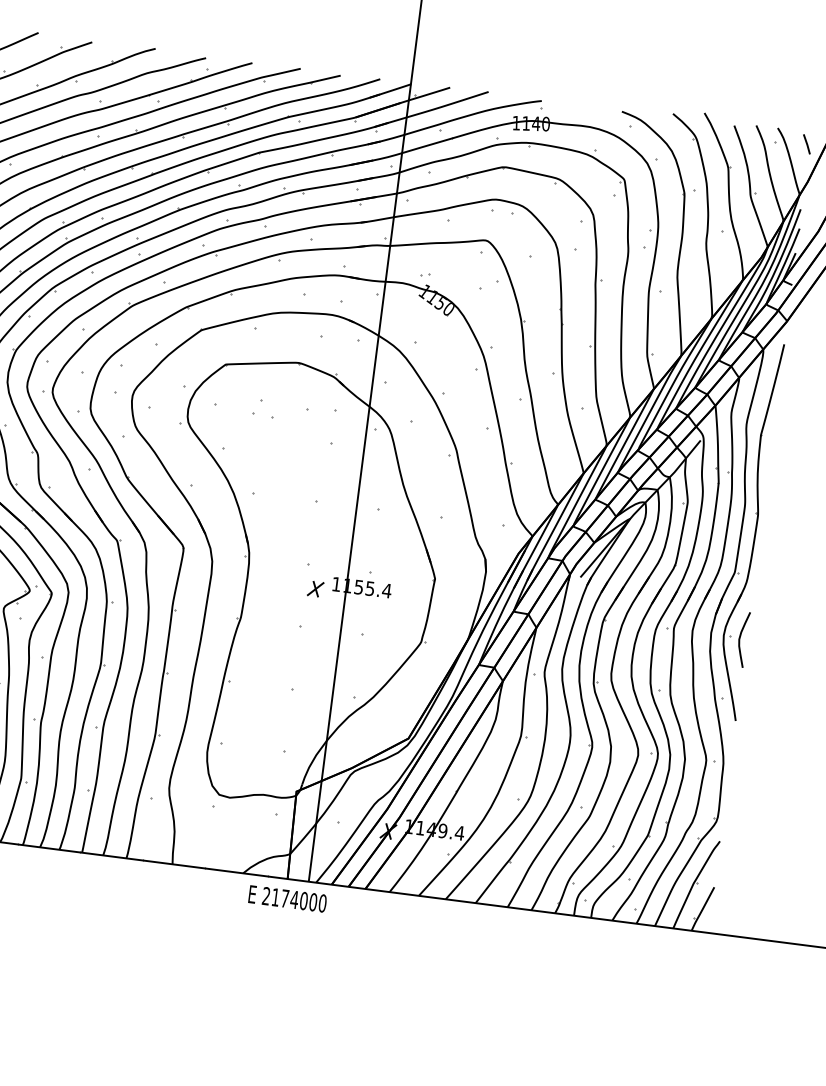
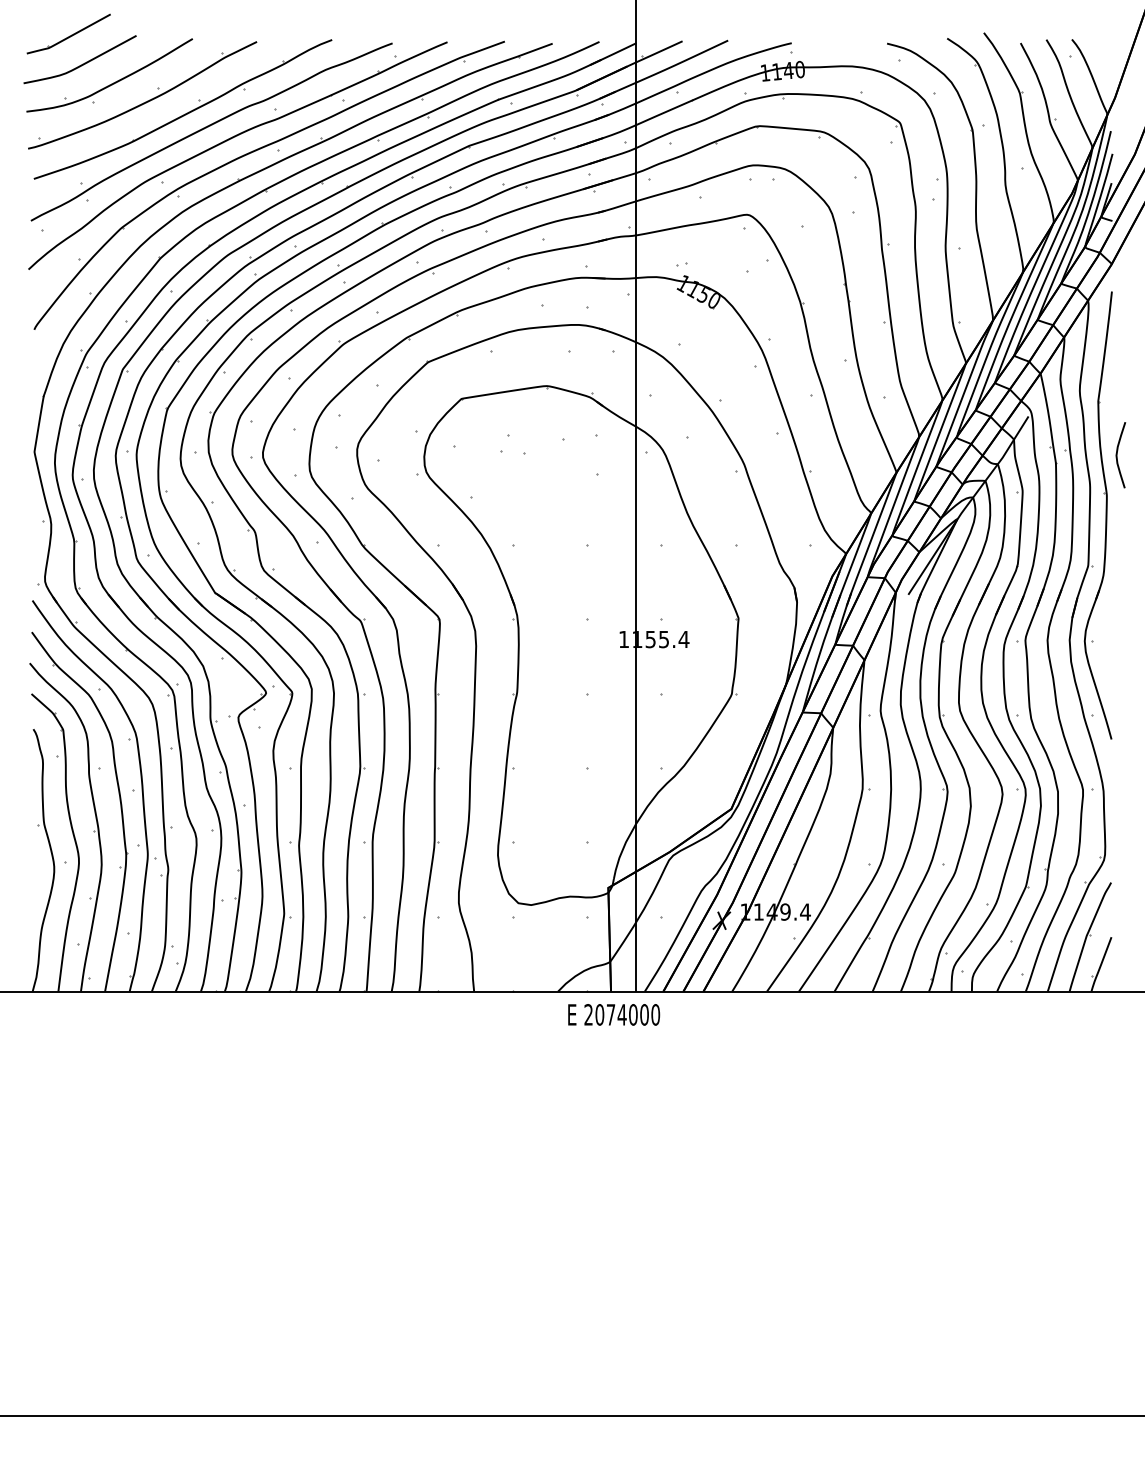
line: (807, 143) -> (1108, 53), removed
part: (315, 588) -> (600, 647), removed
curve: (740, 639) -> (1117, 455), moved
text: (275, 897) -> (599, 1014), 2174000 -> 2074000

